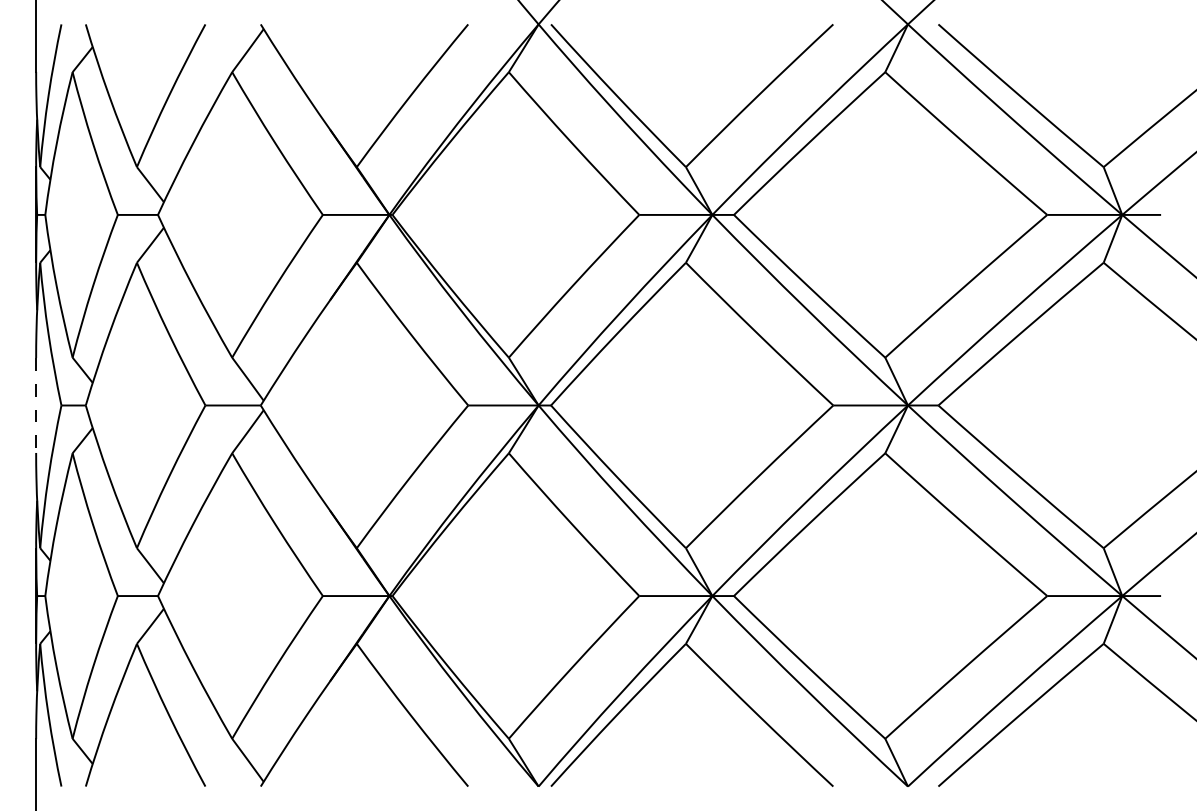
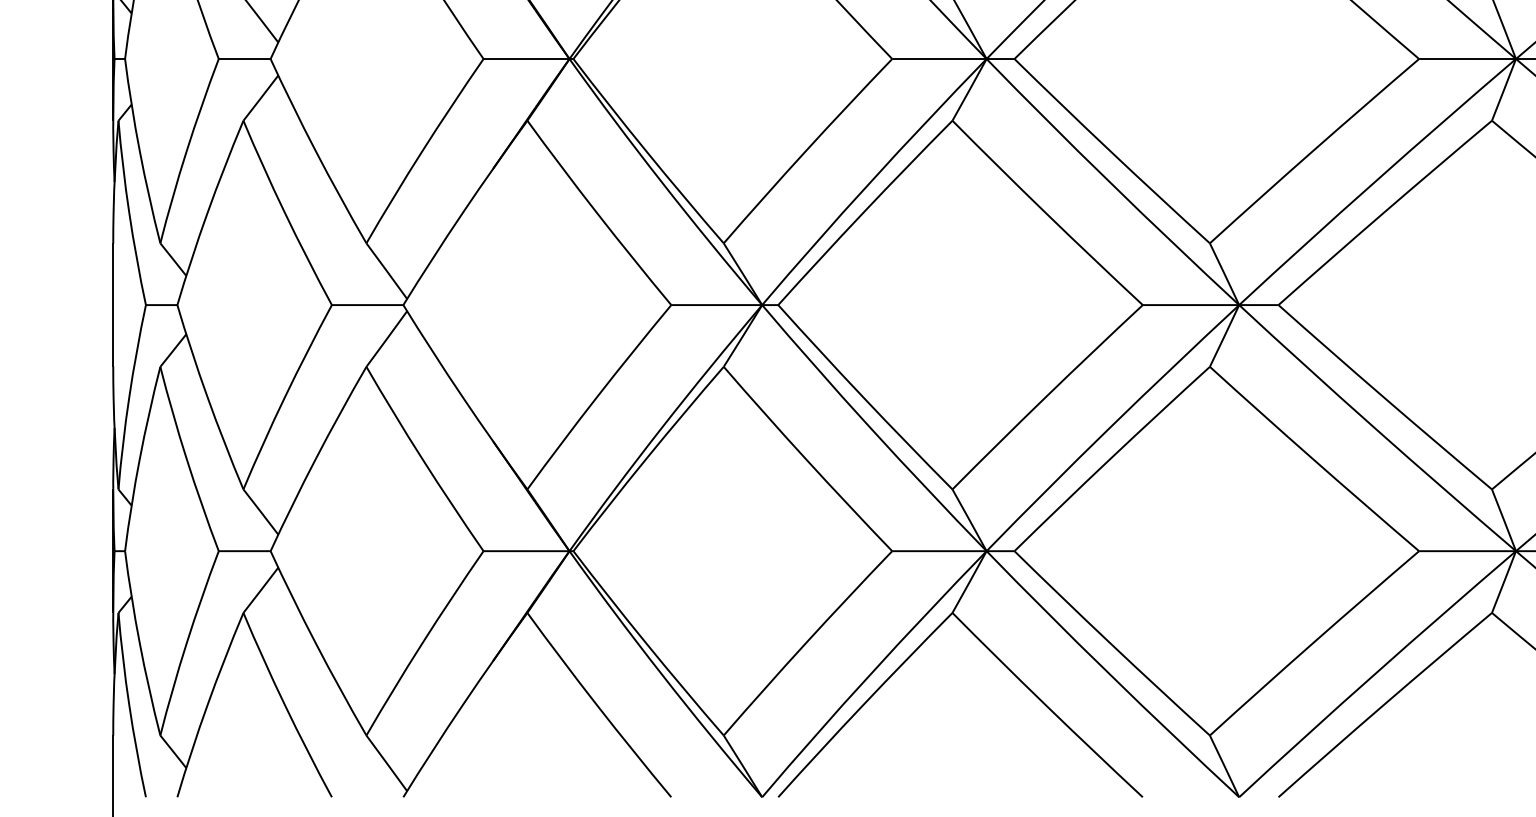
line: (36, 406) -> (113, 306), dashed -> solid

